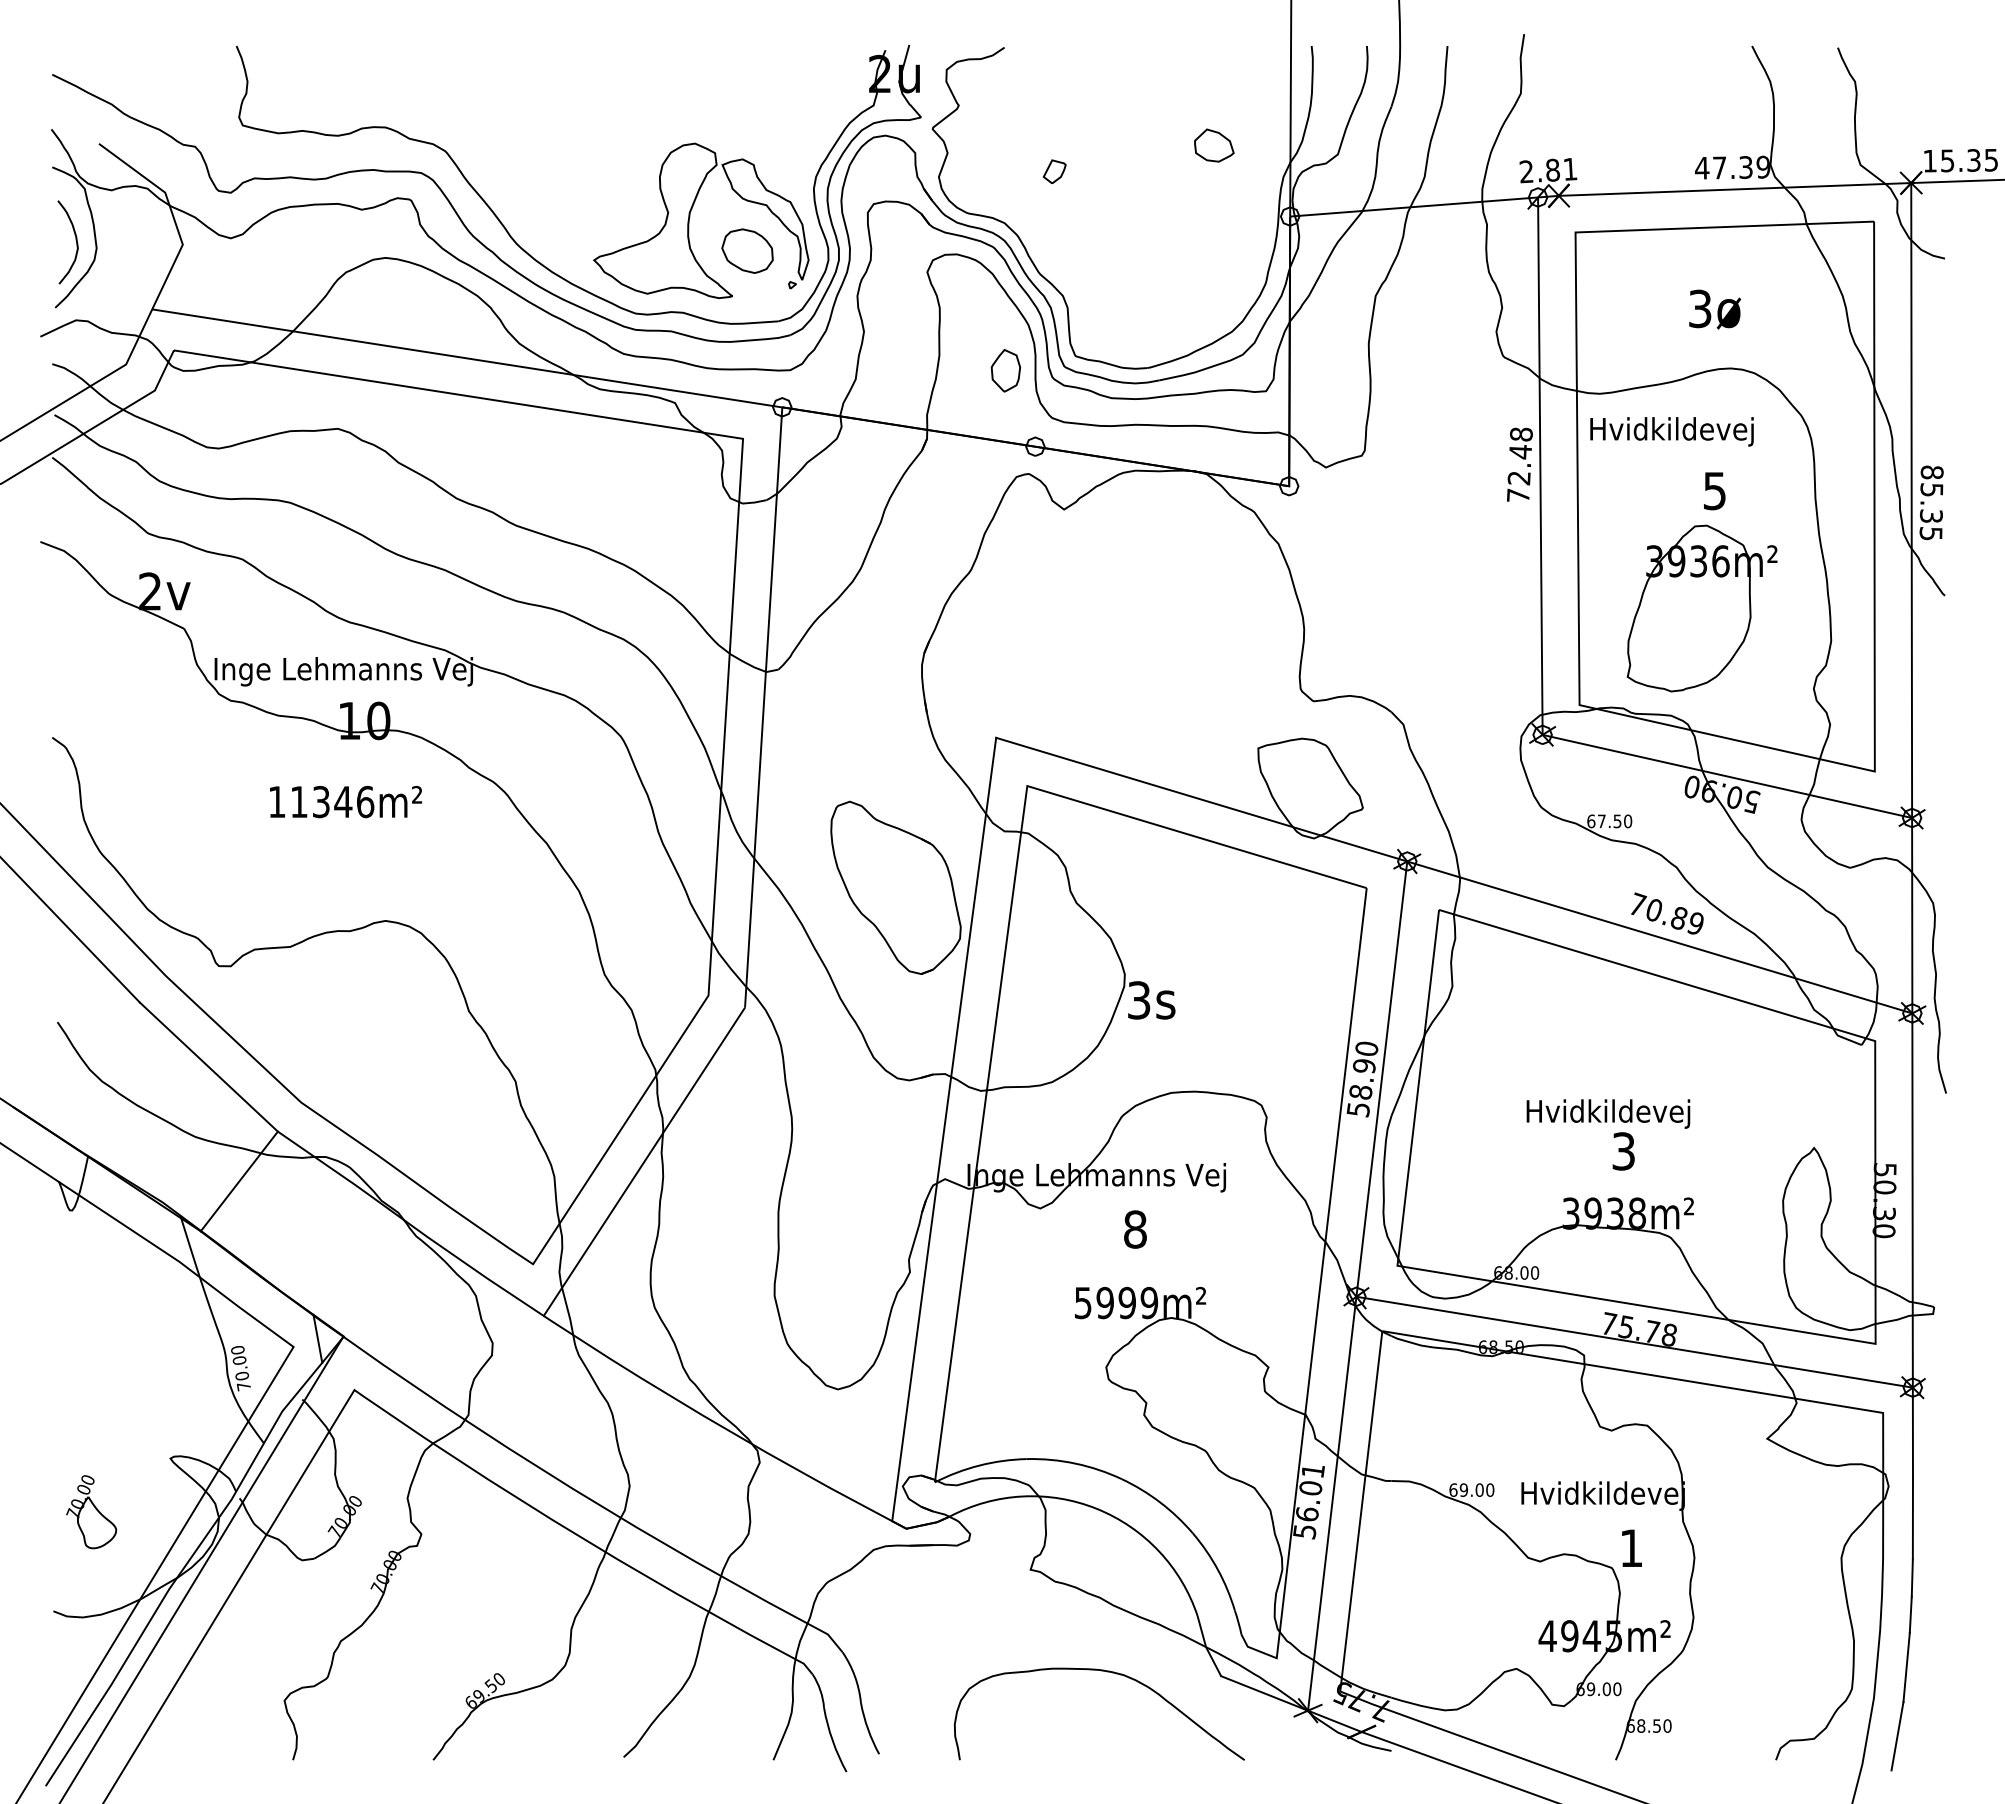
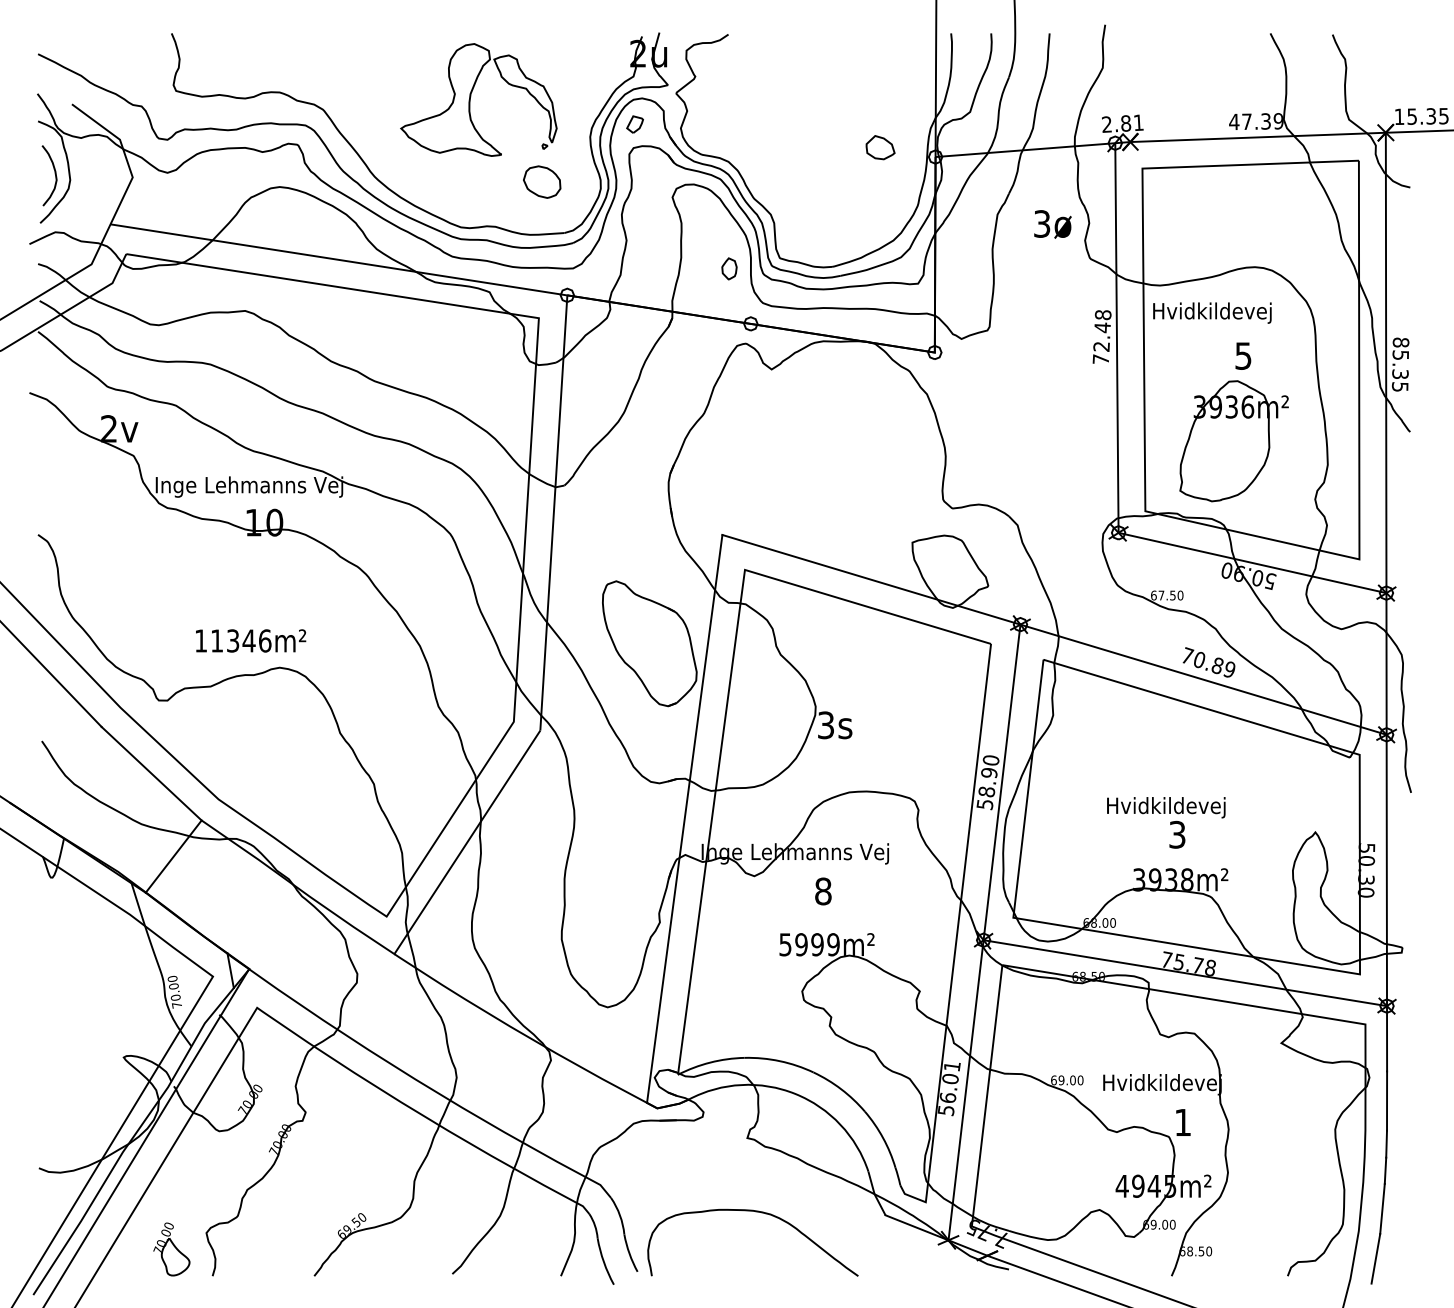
part: (1214, 145) -> (880, 147), moved
part: (1054, 171) -> (634, 124), moved
part: (690, 217) -> (471, 97), moved
text: (1715, 309) -> (1053, 224), moved
part: (1005, 370) -> (729, 268), size x0.7
text: (346, 801) -> (251, 640), moved
part: (91, 1512) -> (171, 1249), moved
curve: (1106, 1672) -> (758, 1212), moved

